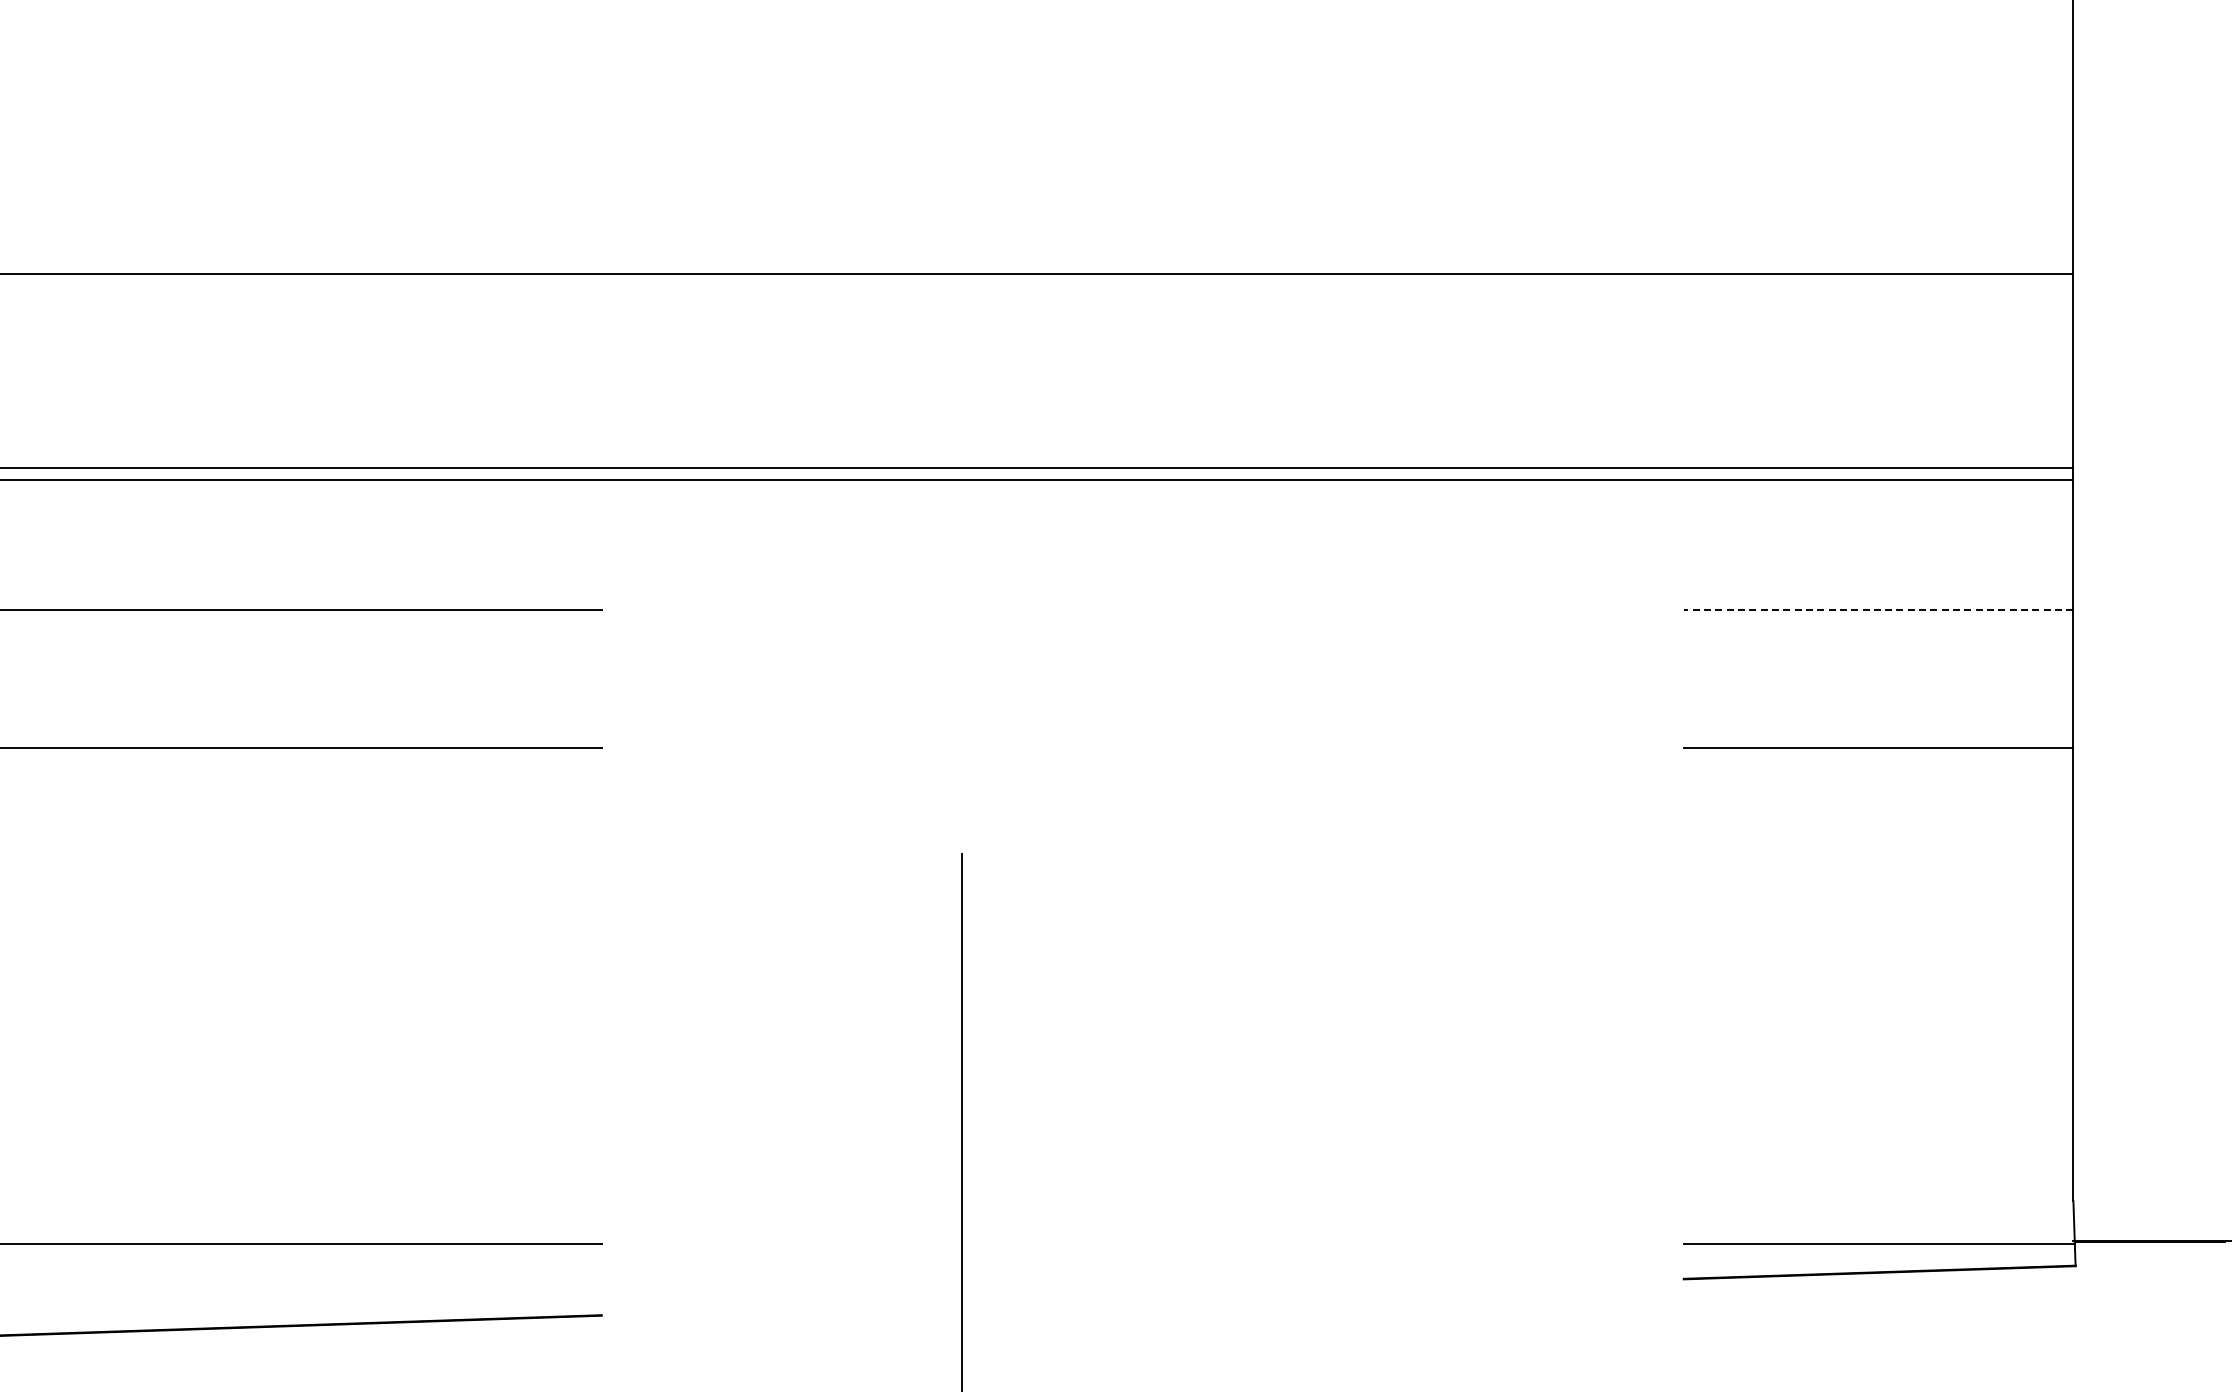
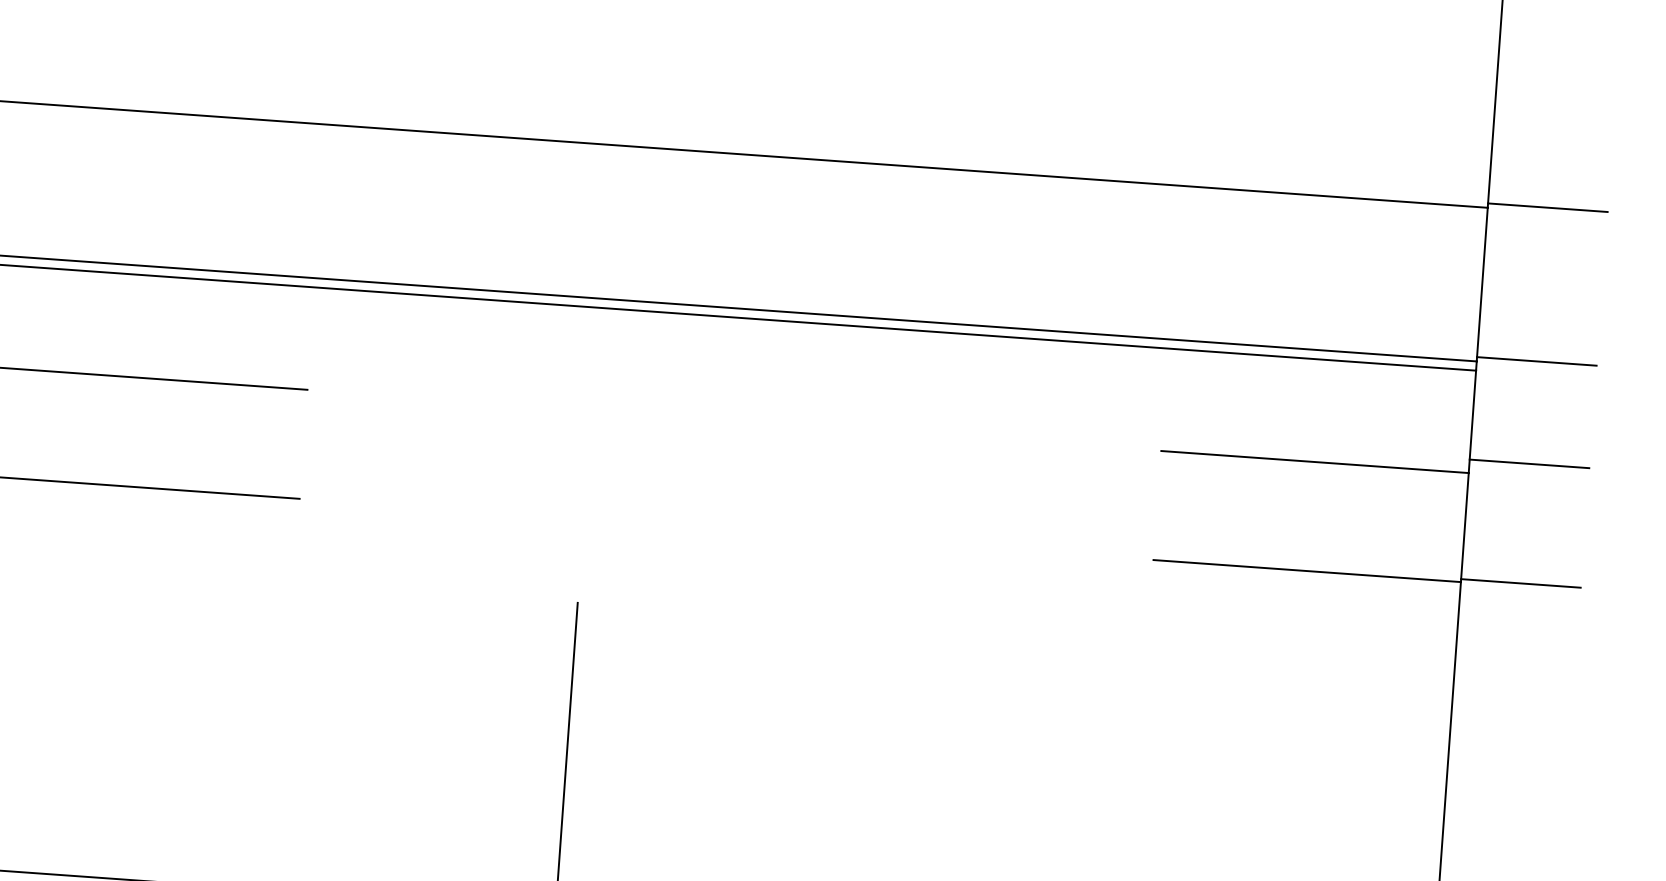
line: (2148, 268) -> (1547, 208), added
line: (2148, 462) -> (1536, 361), added
line: (2148, 592) -> (1528, 463), added
line: (1878, 609) -> (1314, 461), dashed -> solid
line: (2148, 744) -> (1520, 583), added

